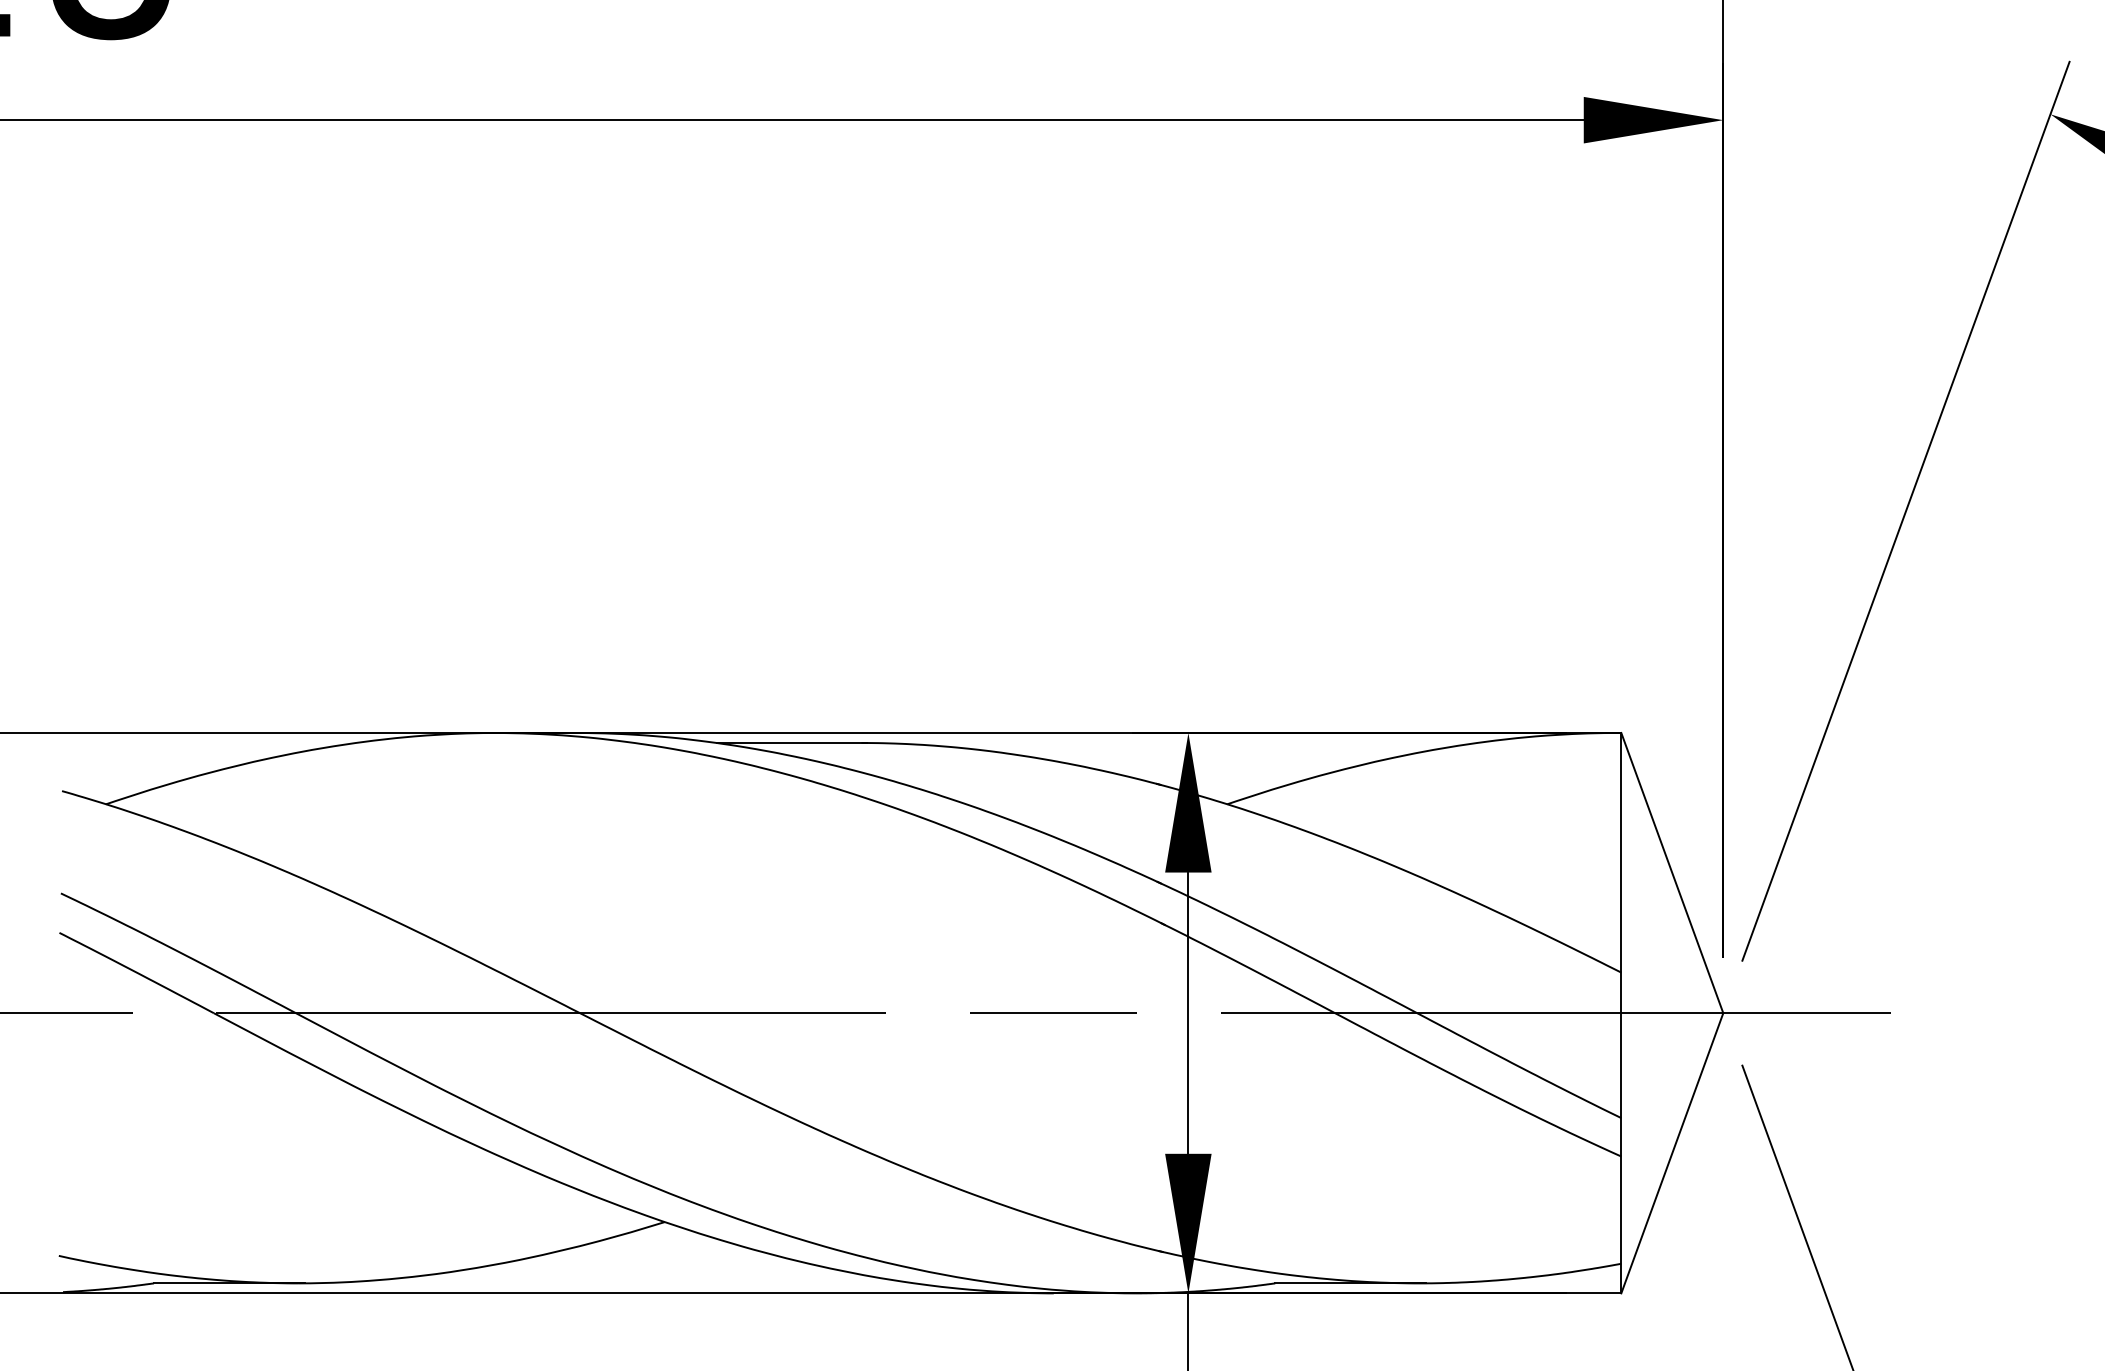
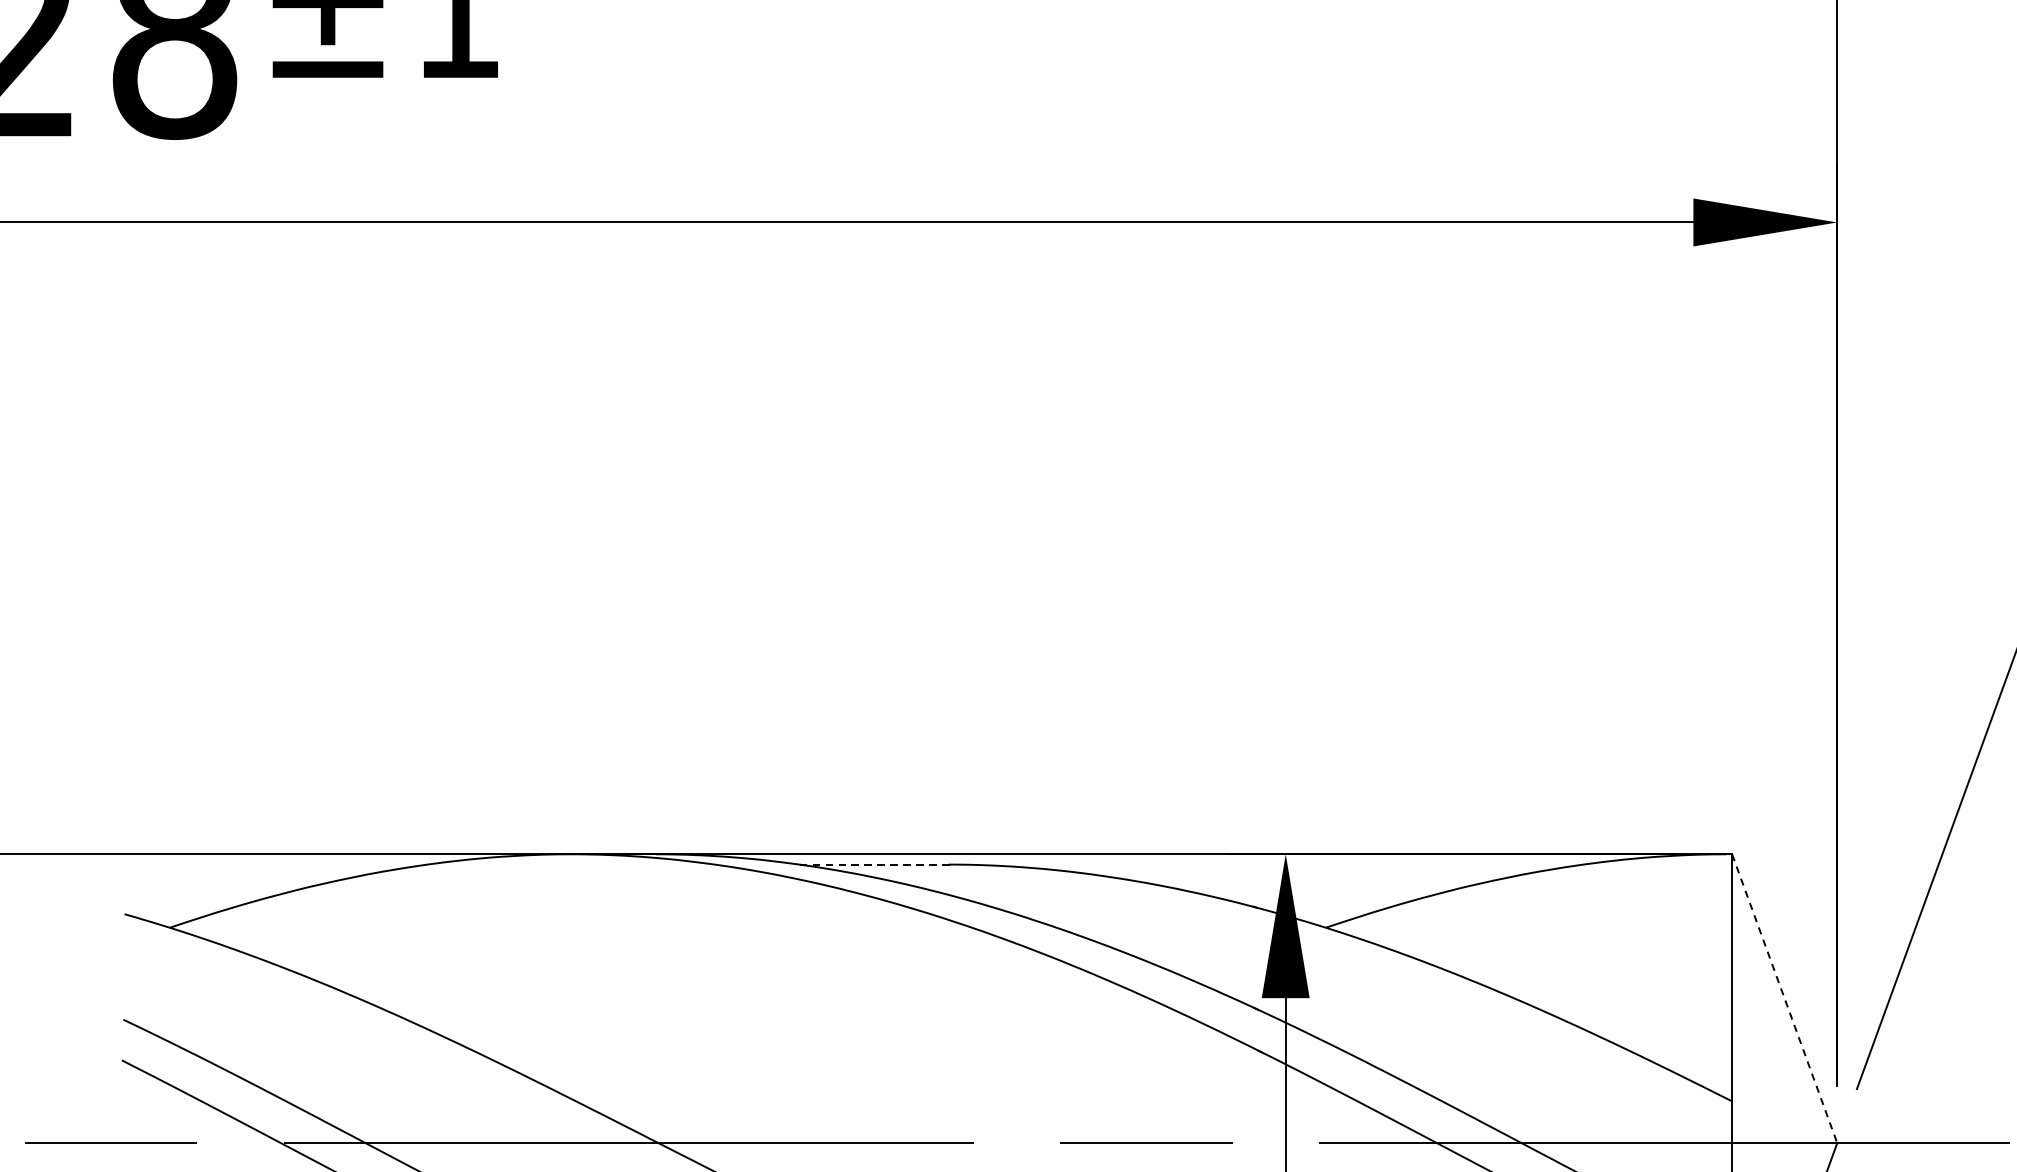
line: (792, 743) -> (877, 865), solid -> dashed
line: (1672, 873) -> (1784, 999), solid -> dashed

